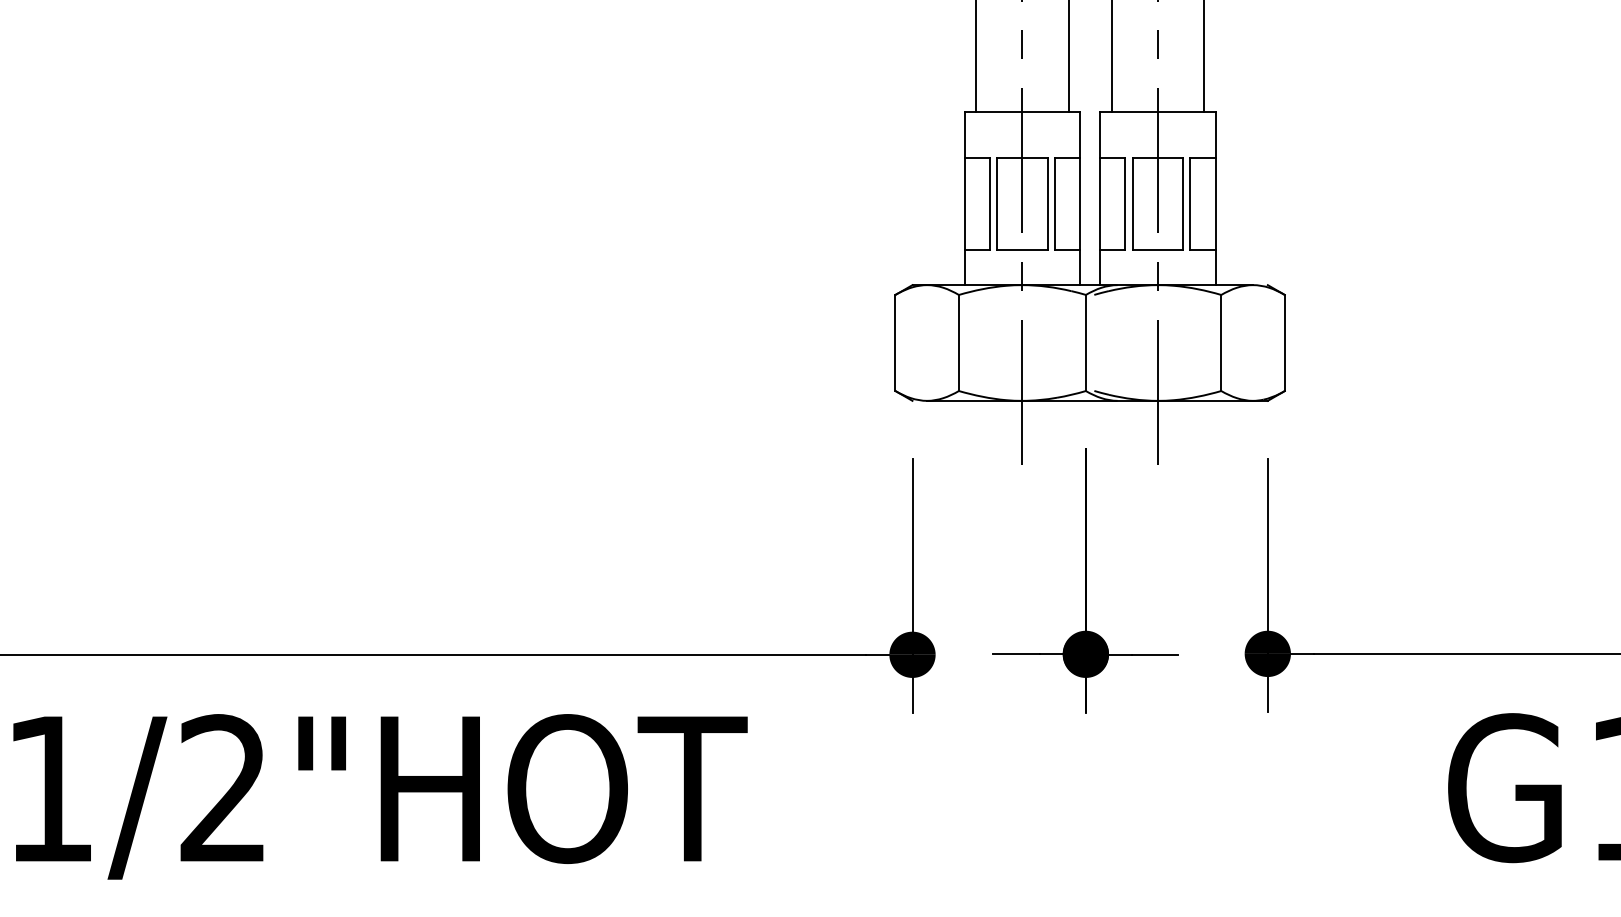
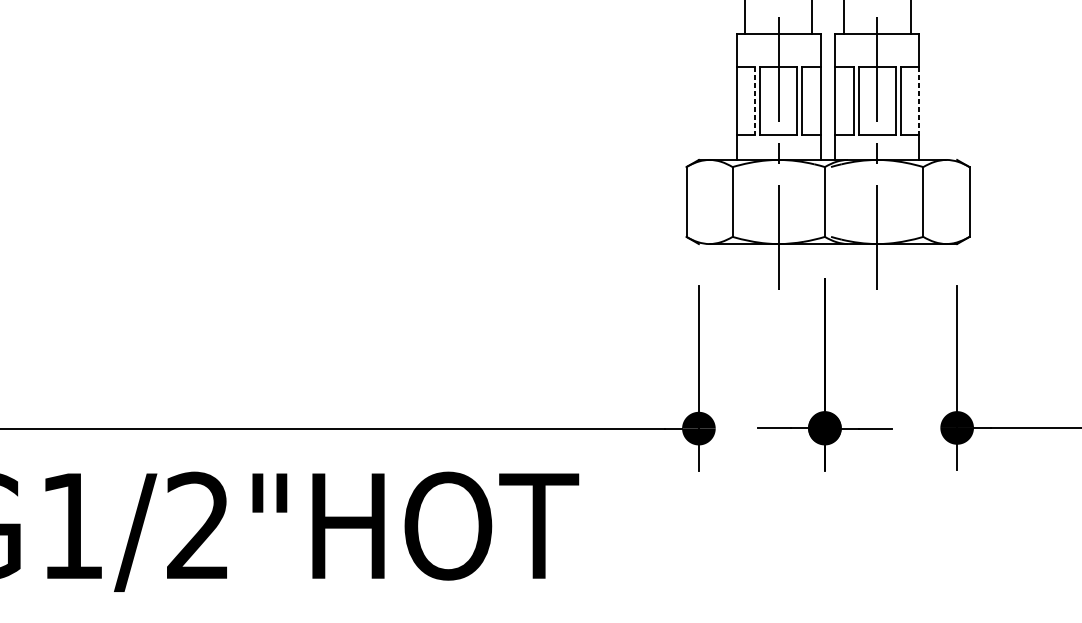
line: (989, 204) -> (754, 101), solid -> dashed
line: (1215, 204) -> (919, 101), solid -> dashed

